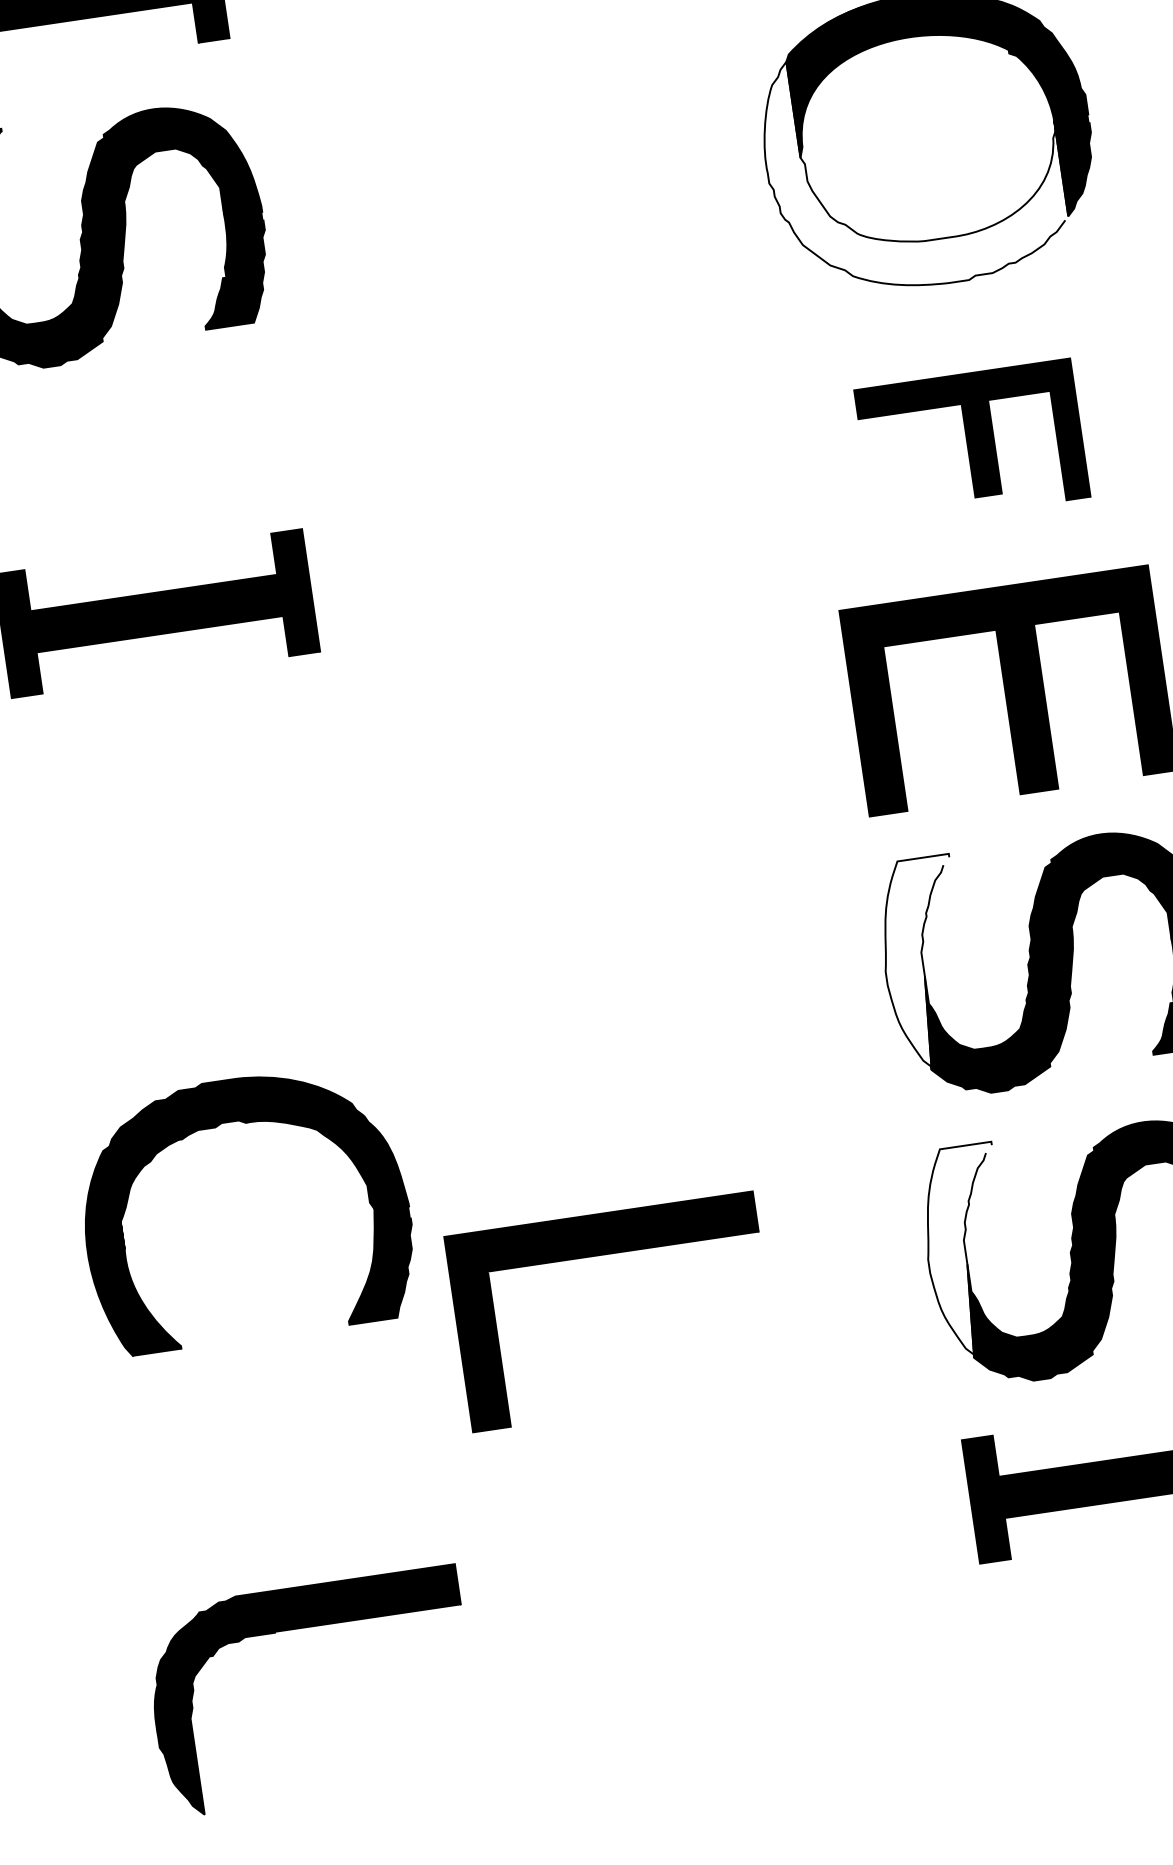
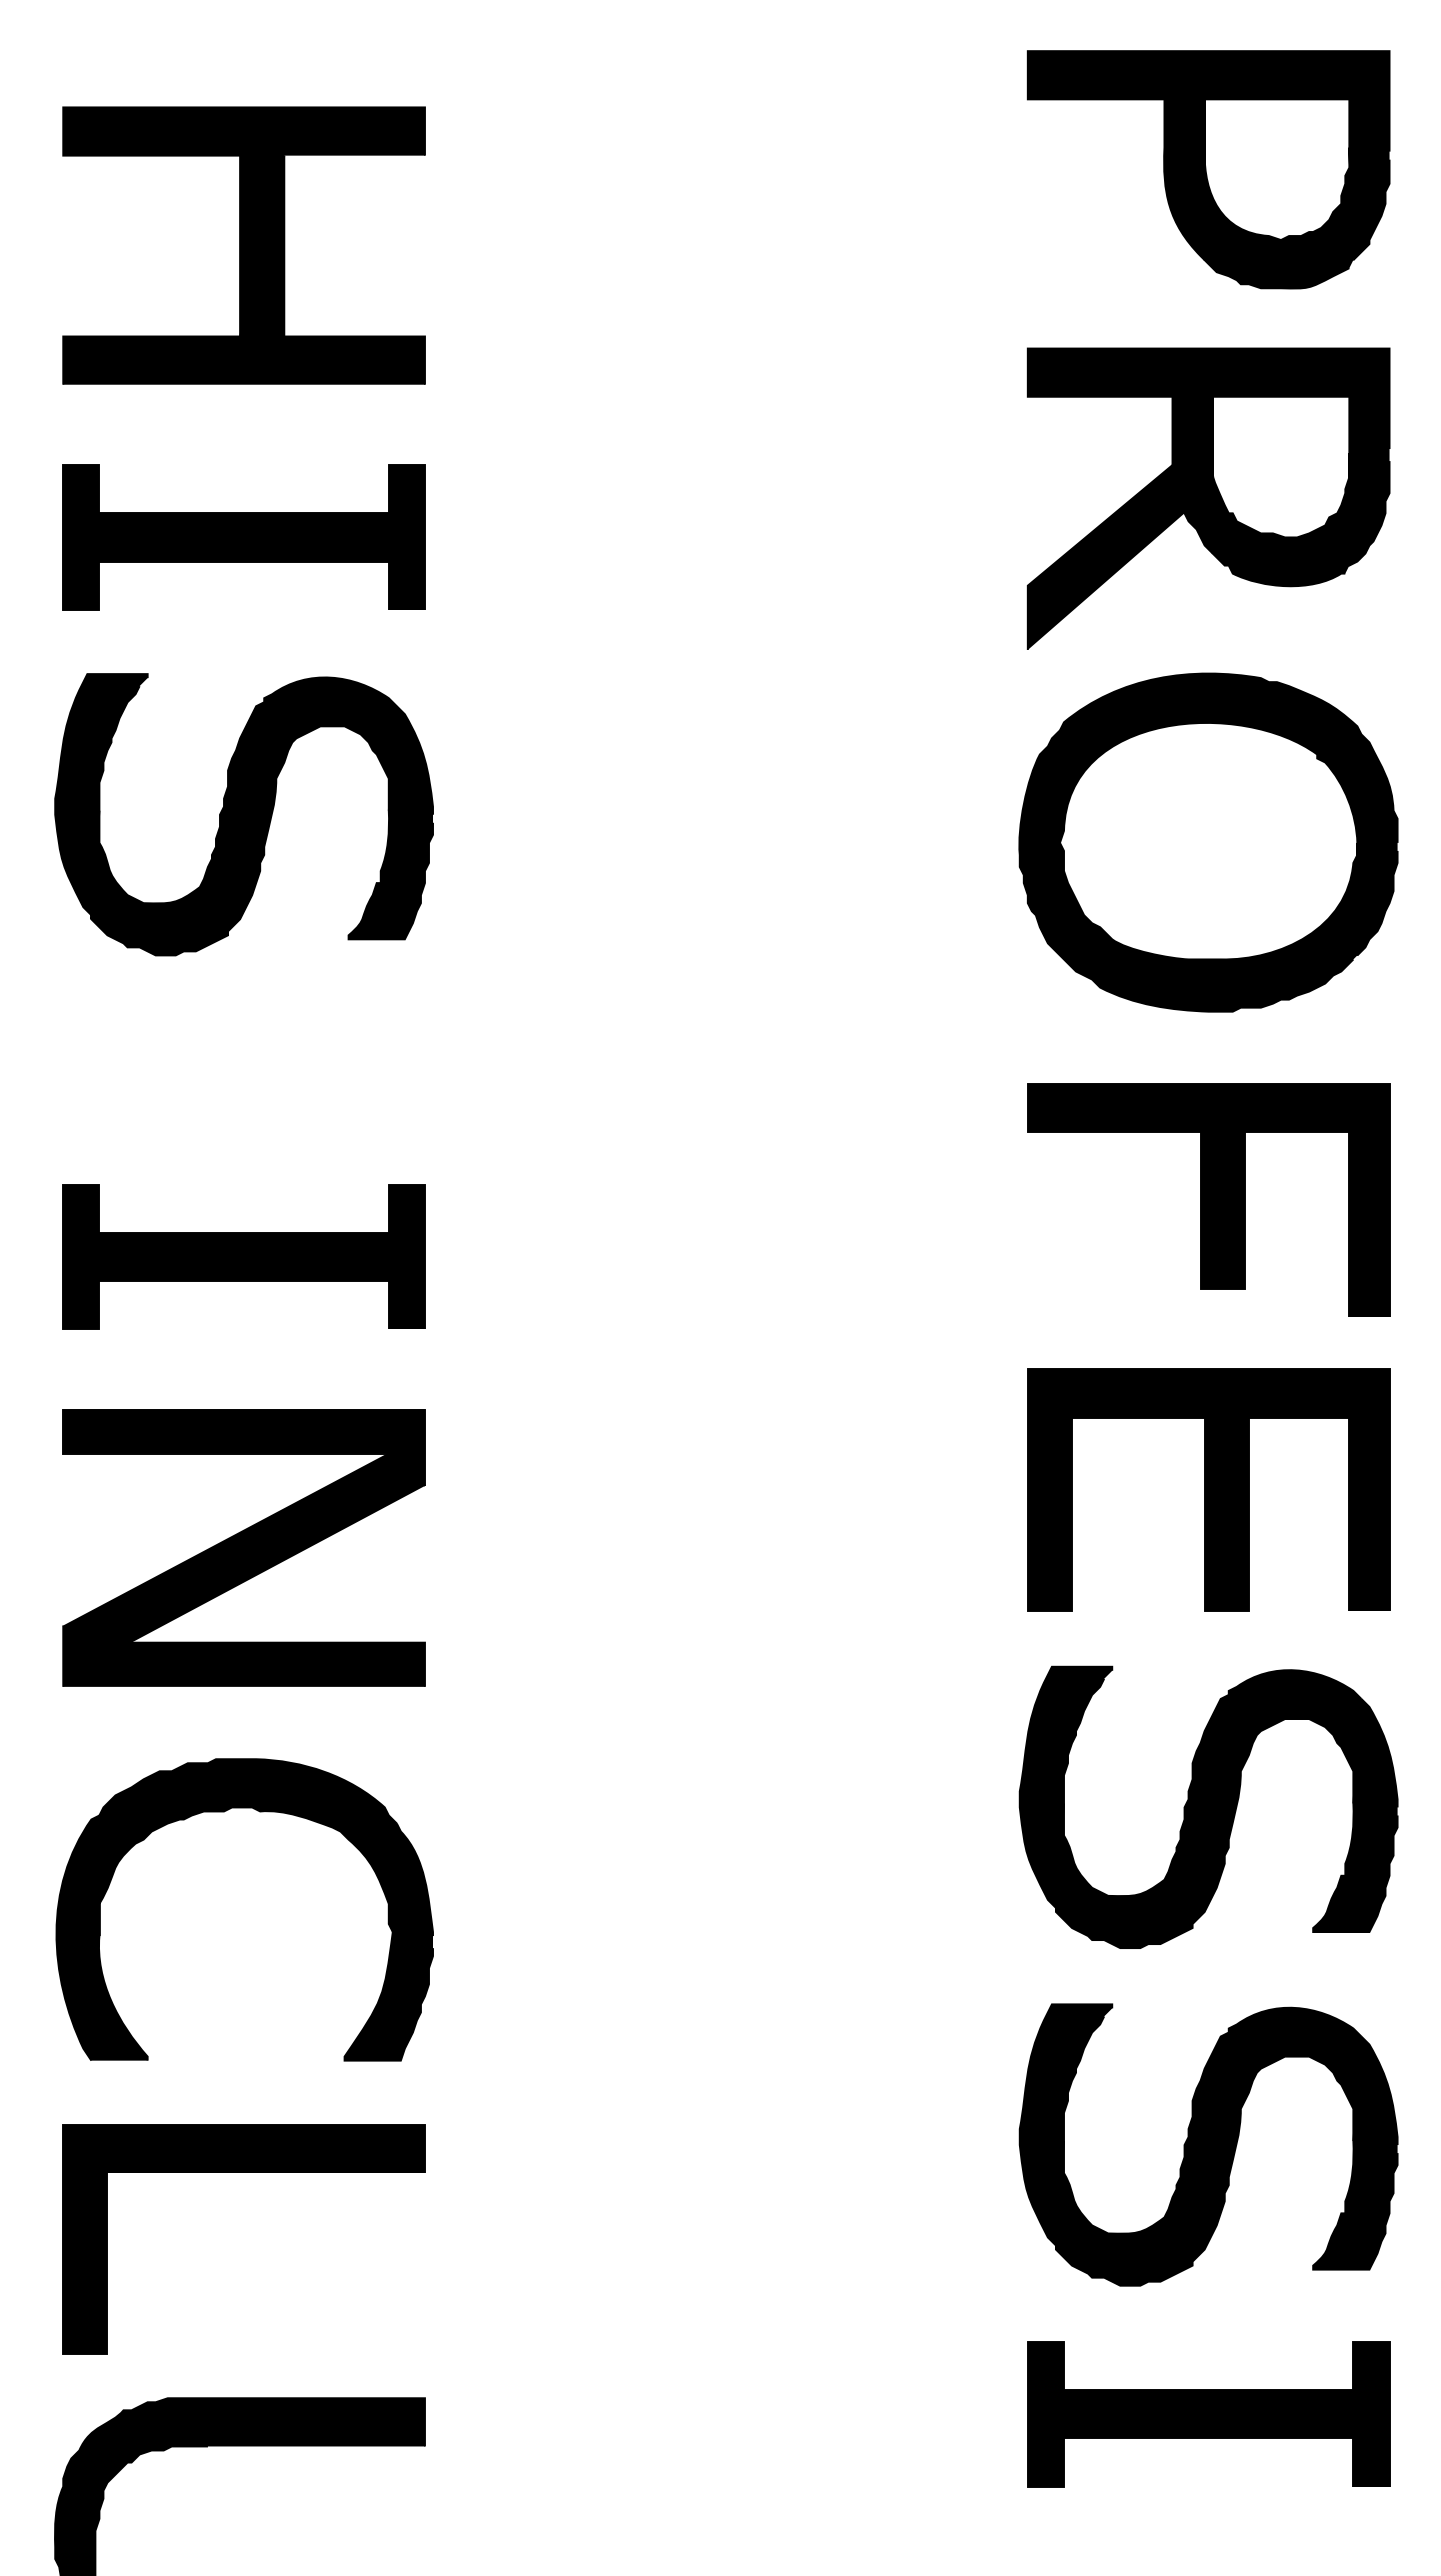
fill: (913, 165) -> (1188, 870), added
part: (972, 443) -> (1208, 1199), size x1.43
part: (193, 861) -> (243, 1547), added
fill: (924, 963) -> (1065, 1788), added
part: (245, 1123) -> (259, 1812), moved
fill: (966, 1251) -> (1065, 2126), added
part: (603, 1254) -> (243, 2172), moved

